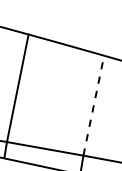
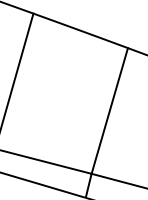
line: (93, 105) -> (109, 110), dashed -> solid

